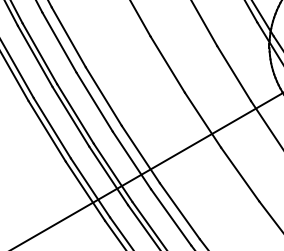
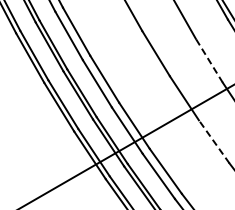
line: (234, 73) -> (209, 60), solid -> dashed
line: (239, 174) -> (213, 141), solid -> dashed

